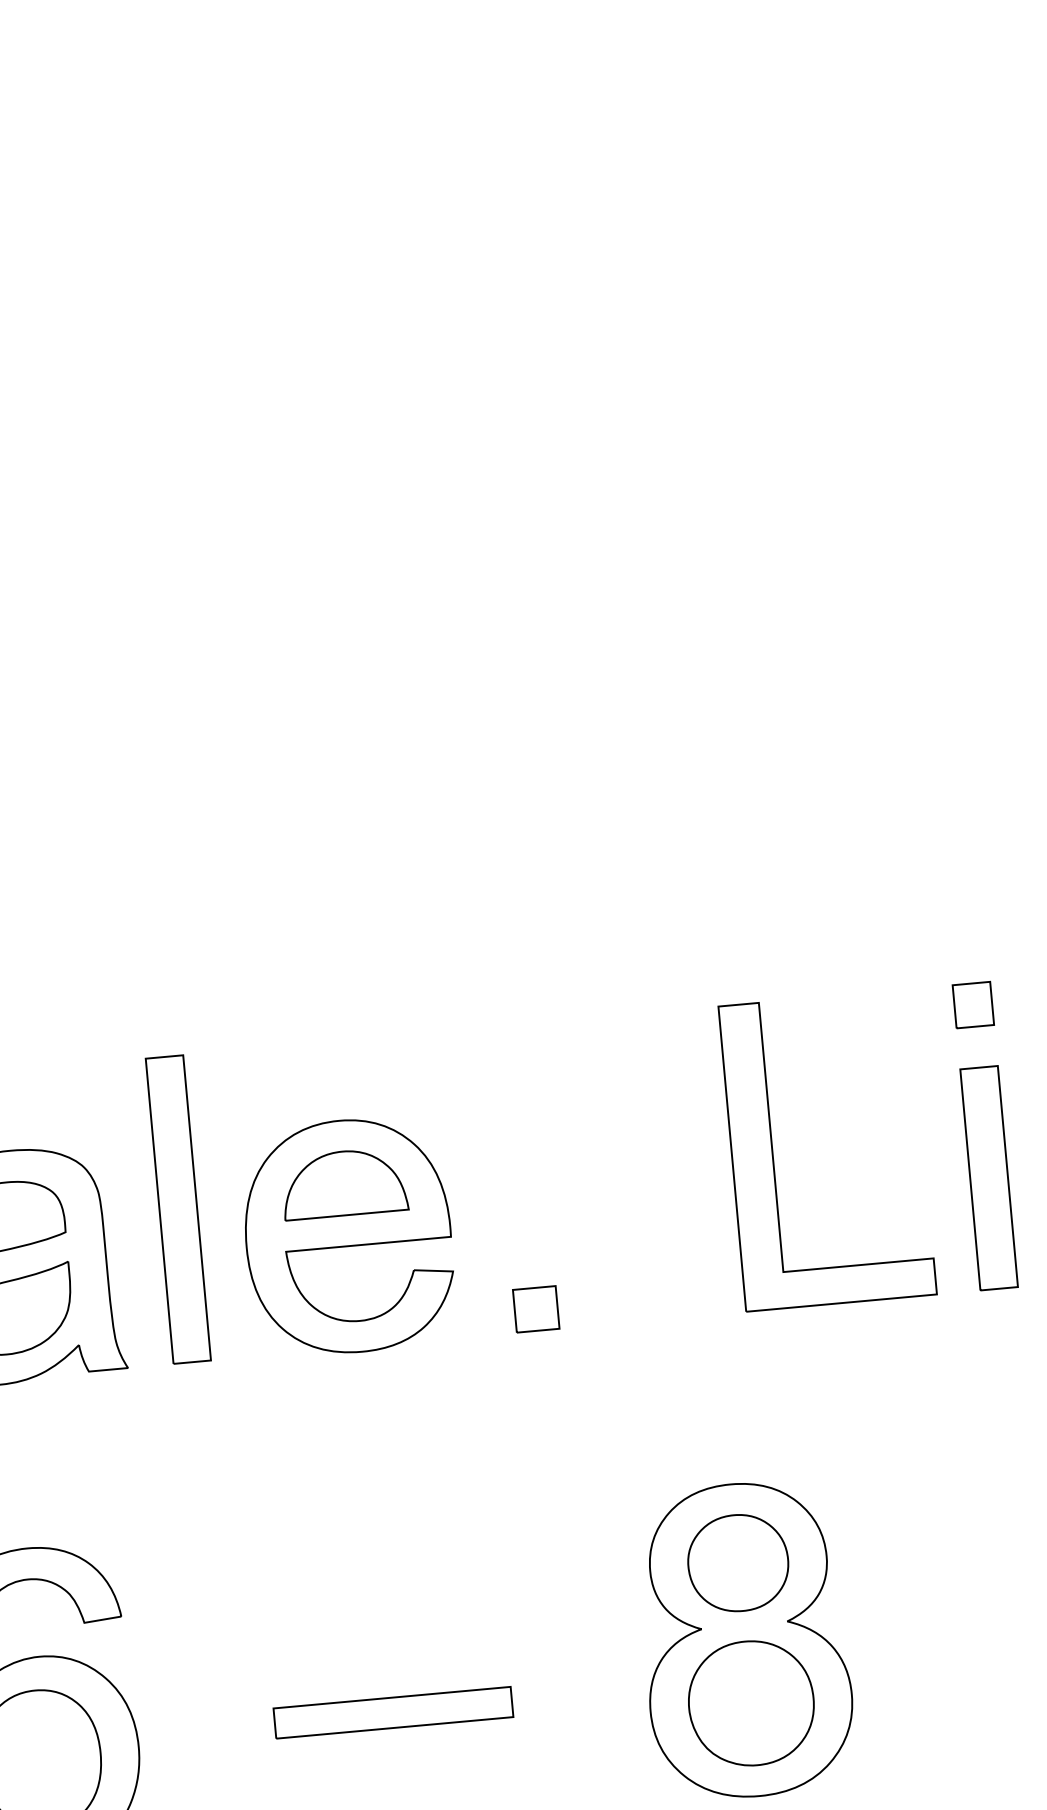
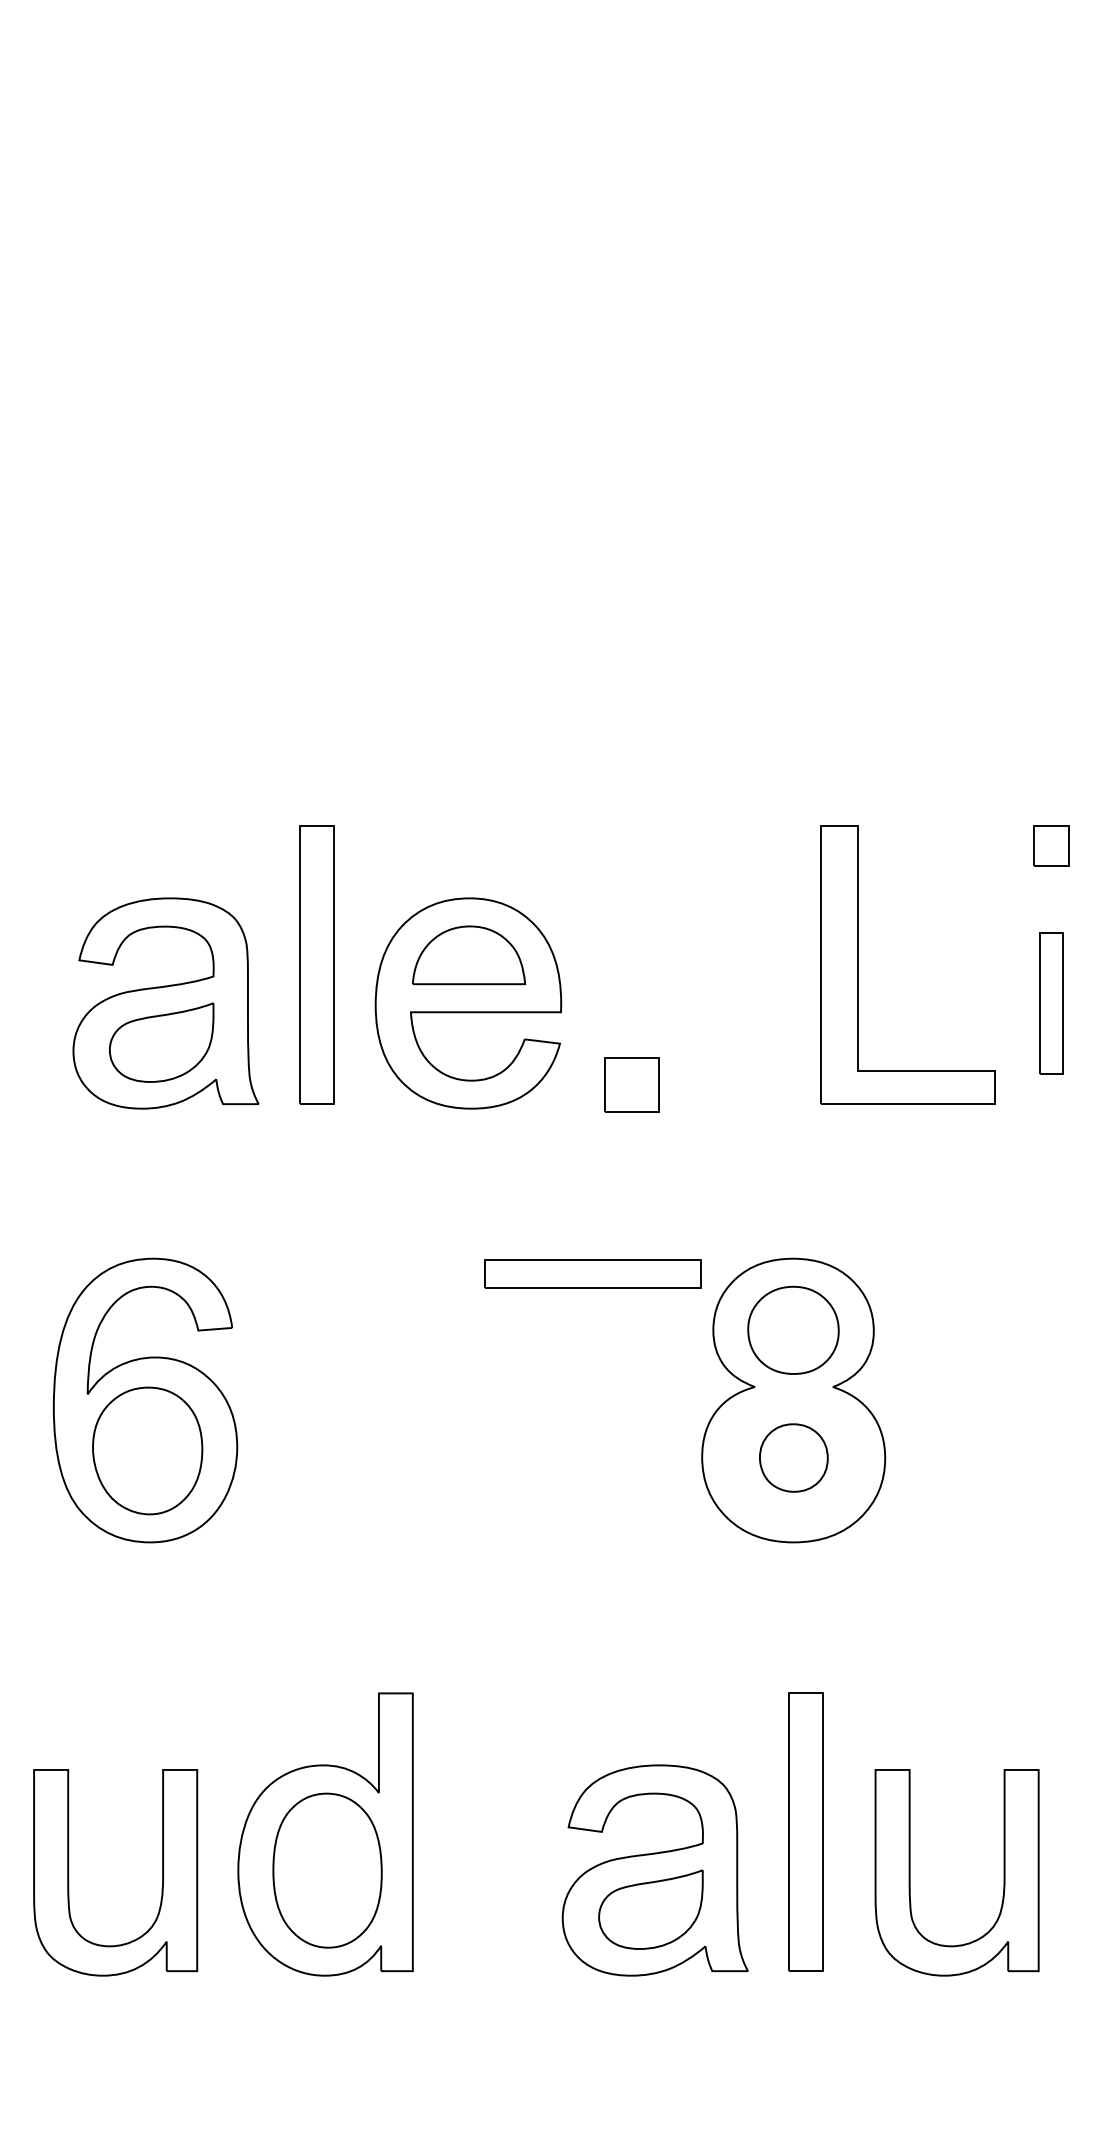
part: (989, 1178) -> (1051, 1003), size x0.7
part: (535, 1309) -> (631, 1084), size x1.4
part: (750, 1702) -> (793, 1457), size x0.6
part: (392, 1712) -> (592, 1273), moved

